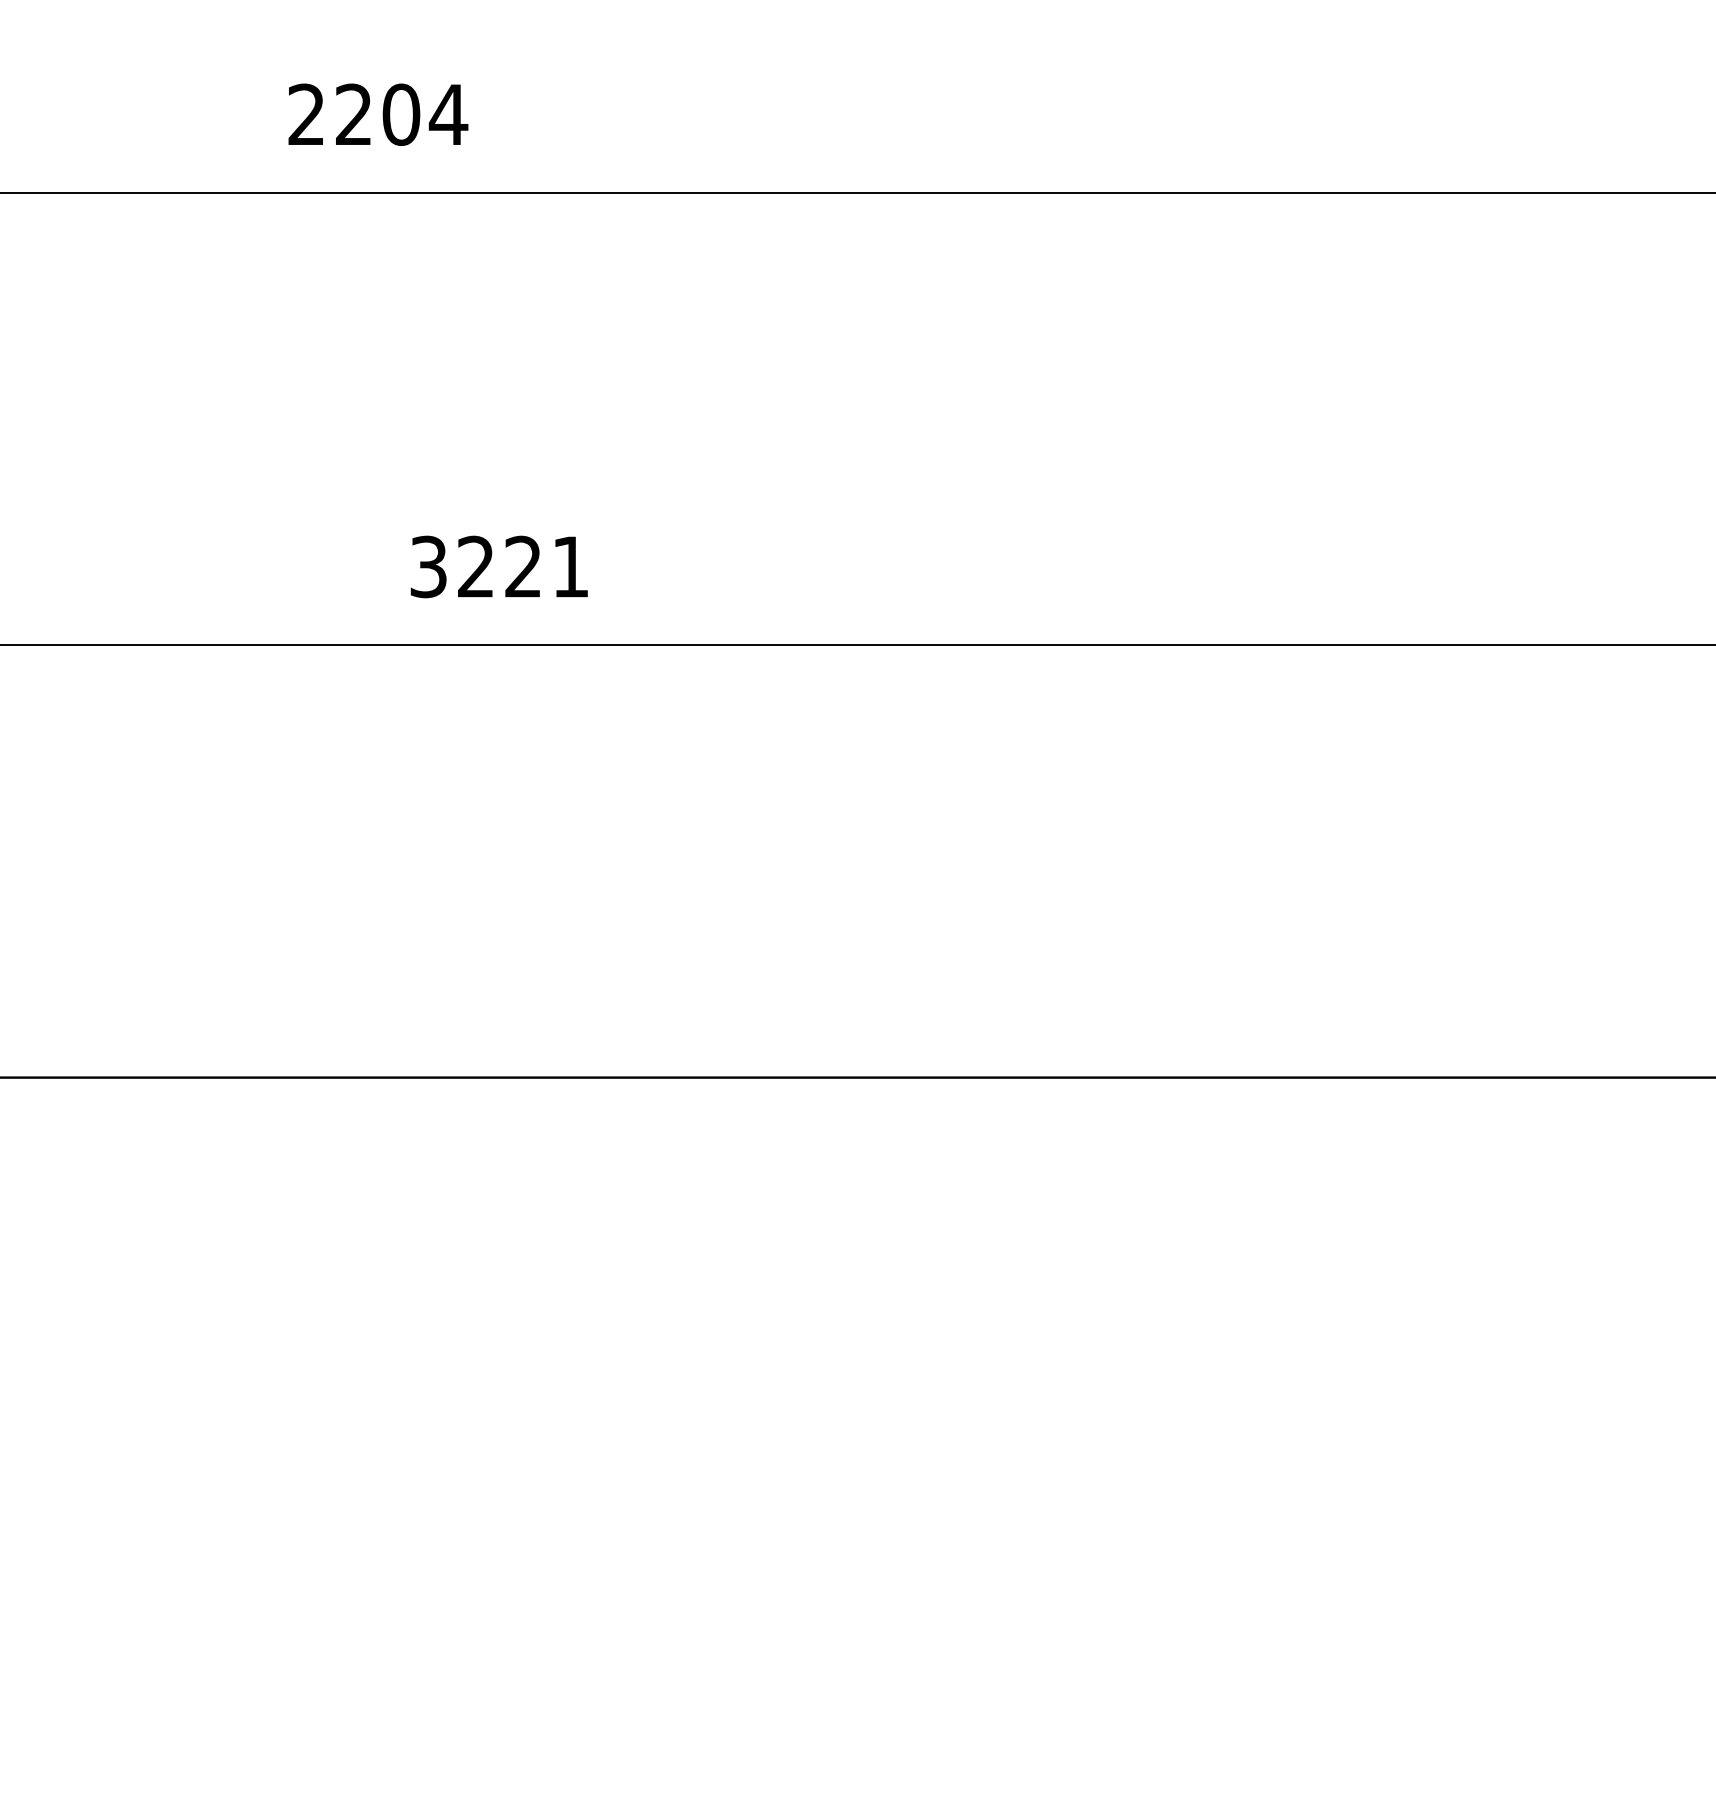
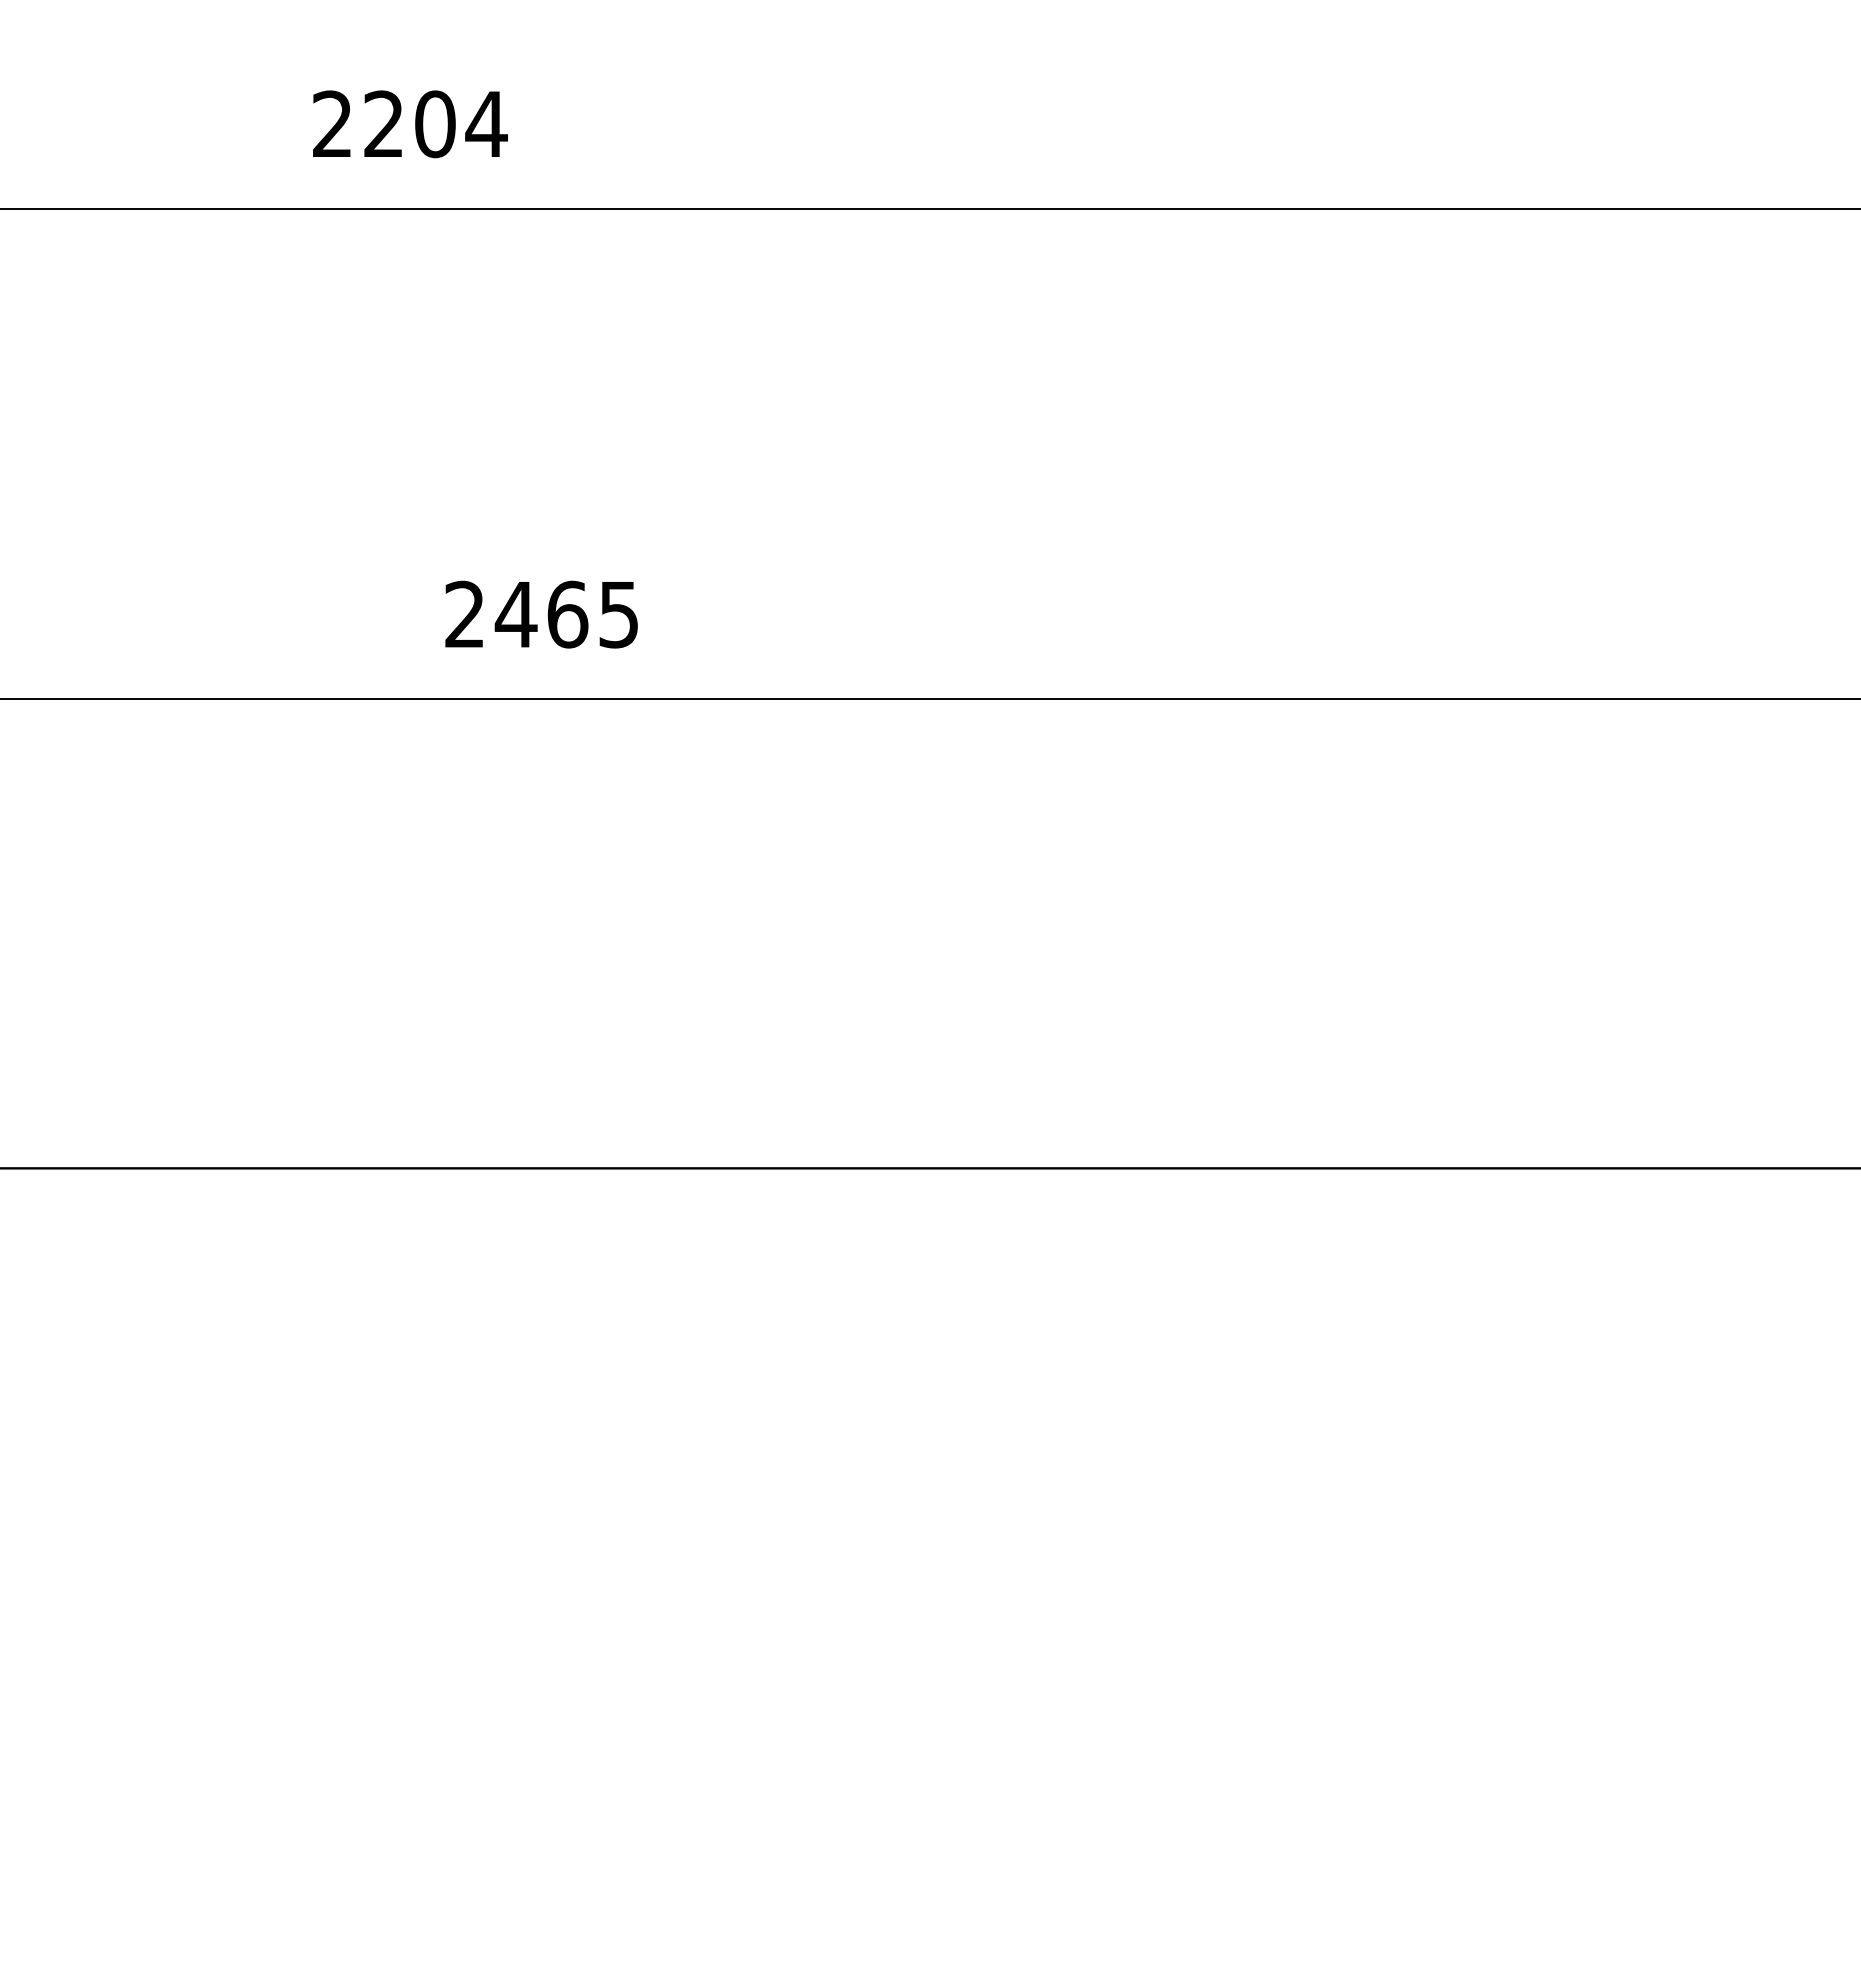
text: (499, 566) -> (541, 614), 3221 -> 2465

